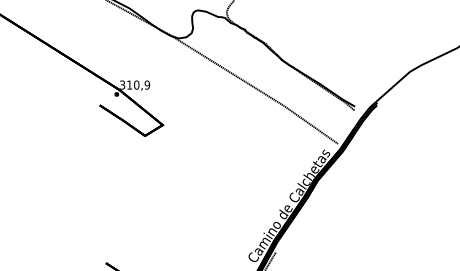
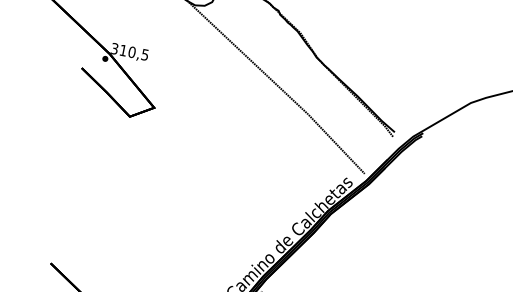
text: (147, 84) -> (145, 54), 310,9 -> 310,5

